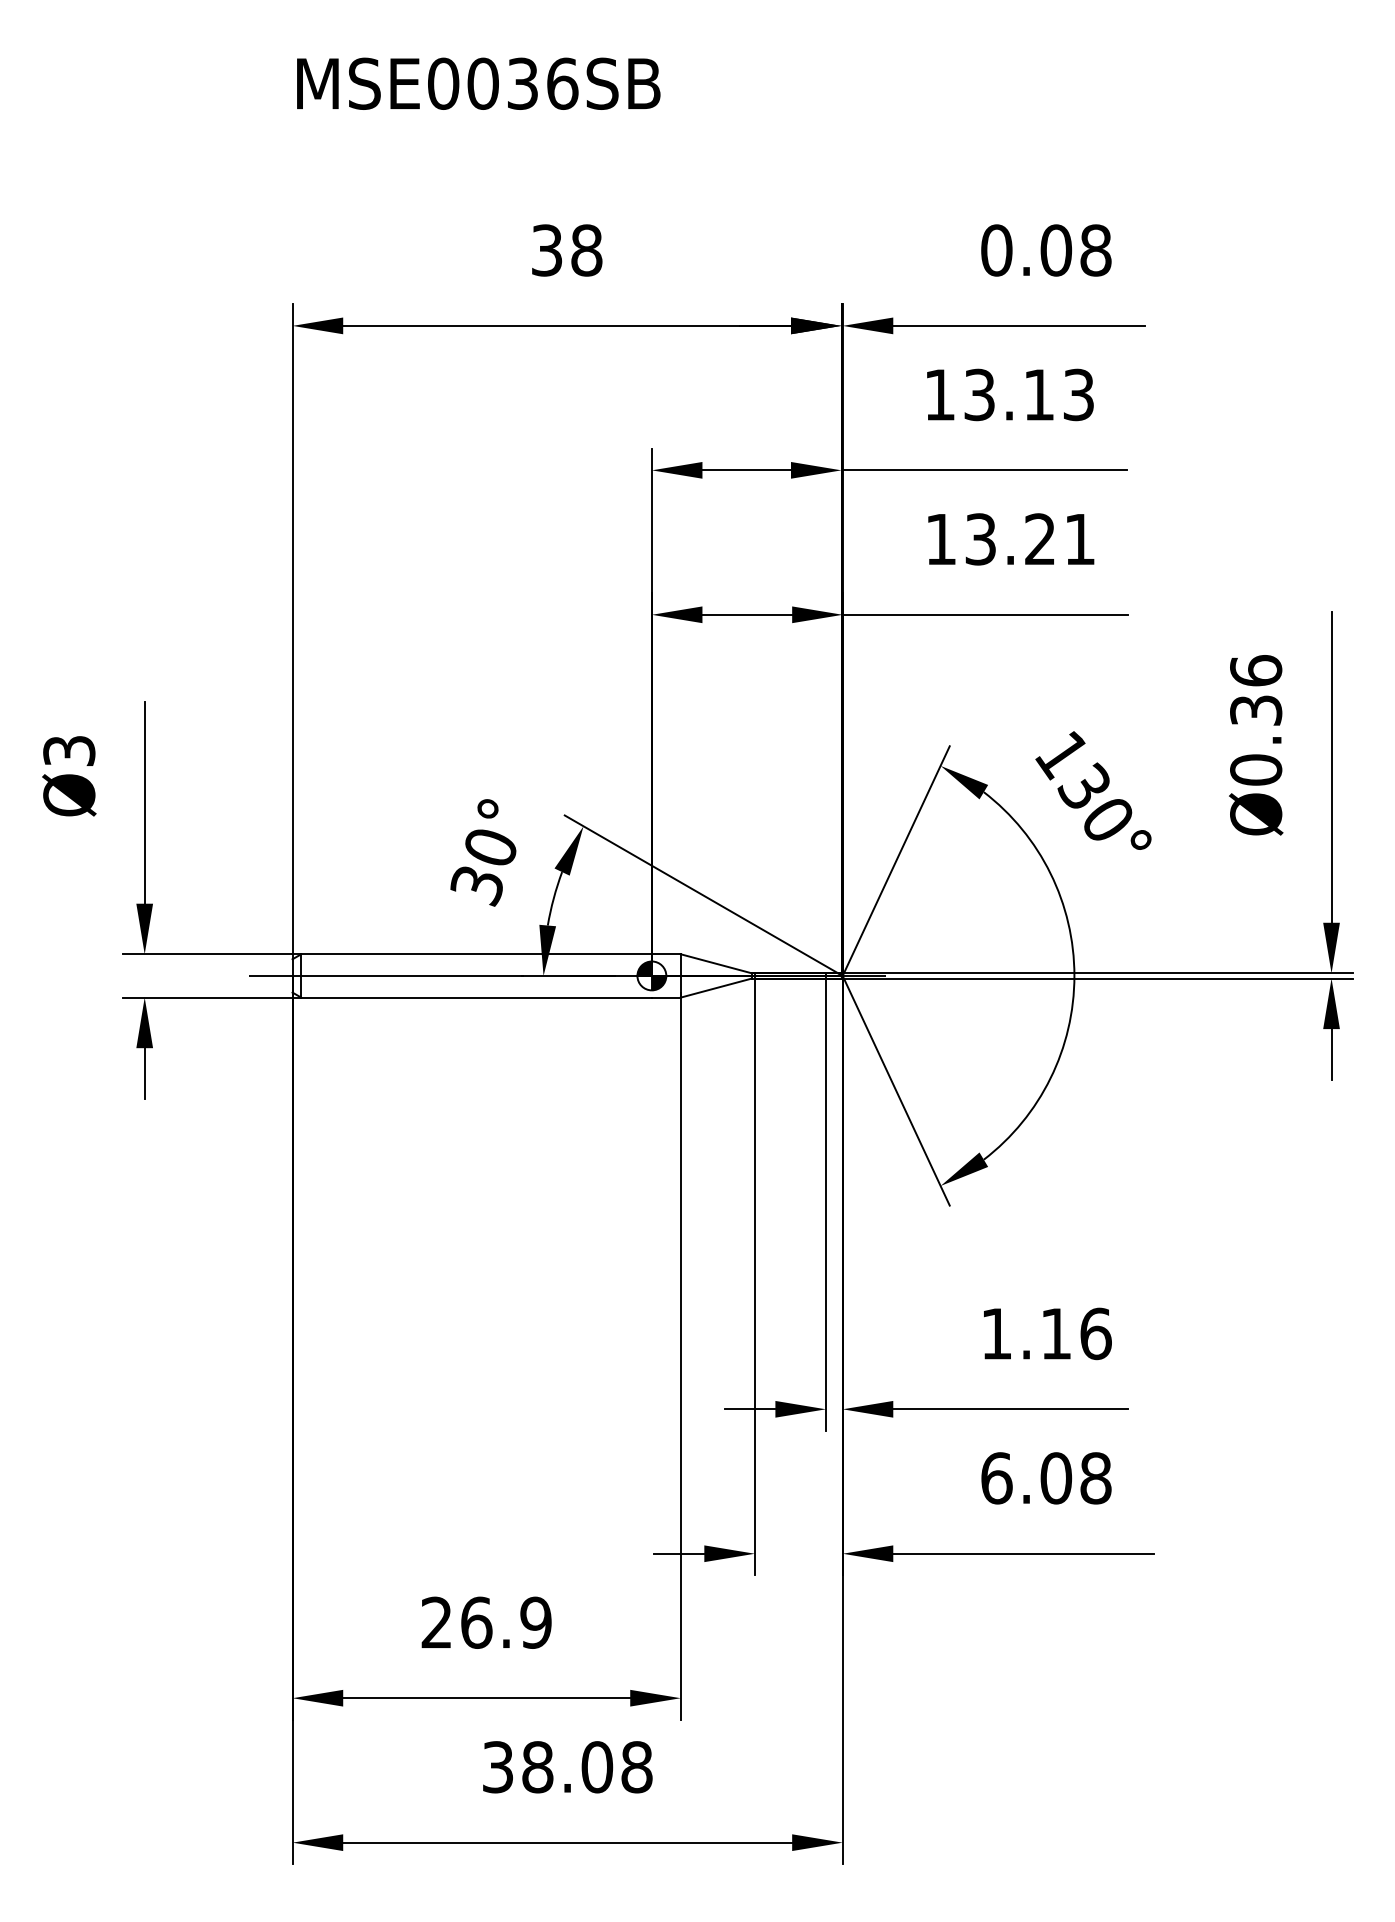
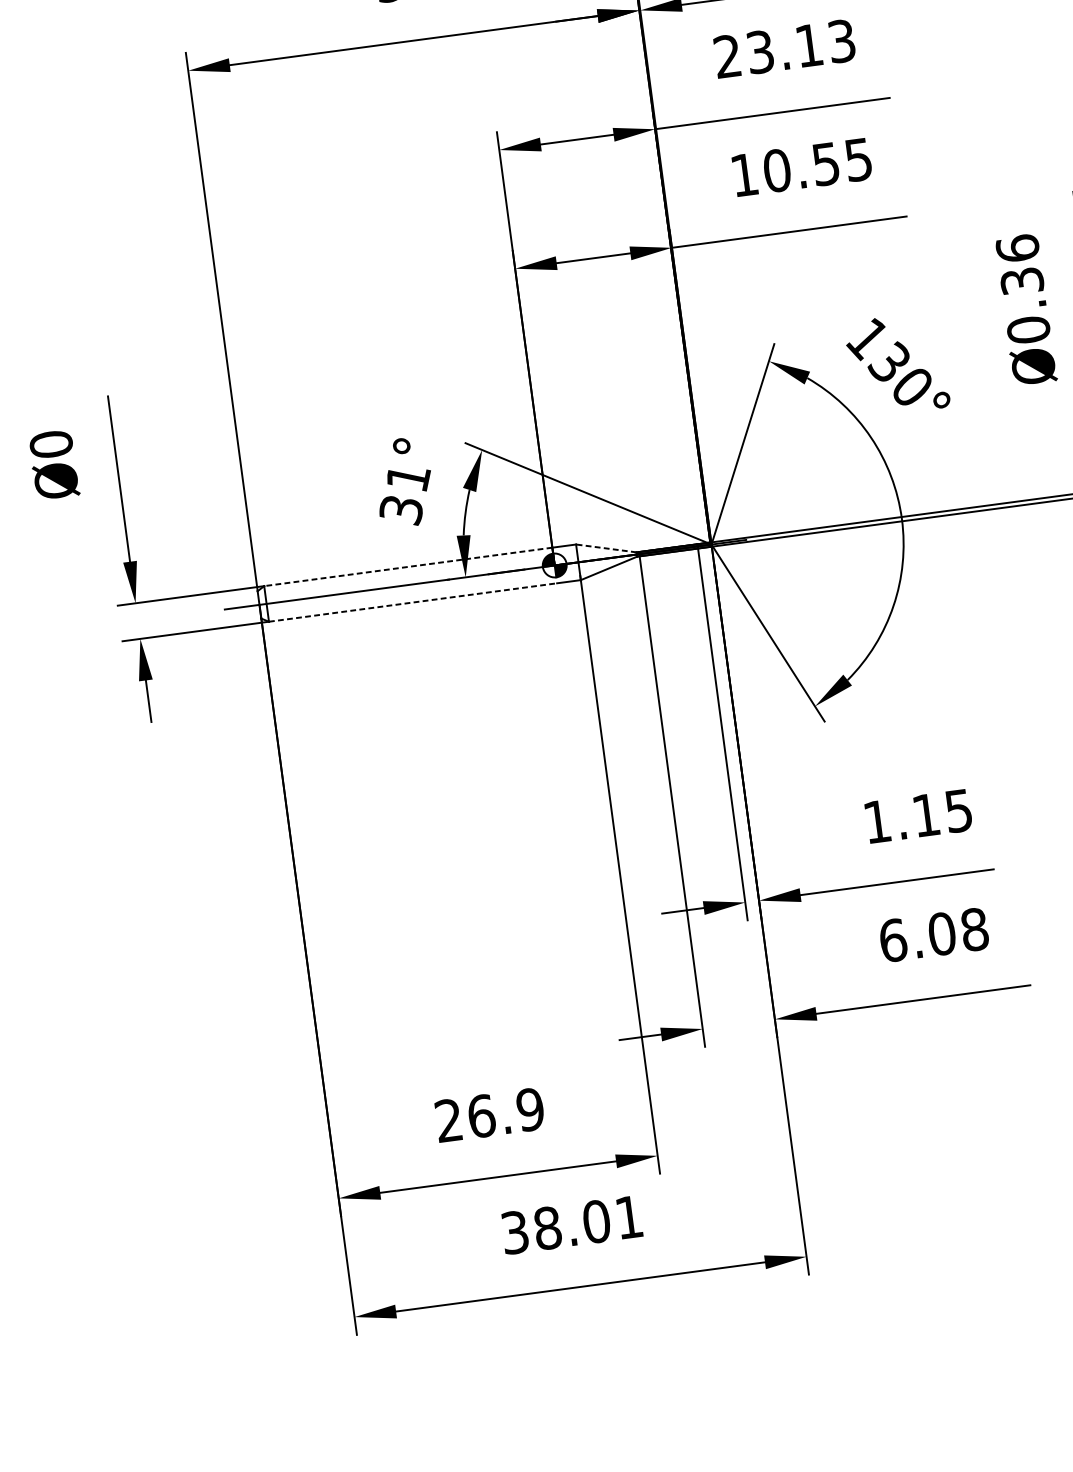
text: (939, 394) -> (727, 56), 13.13 -> 23.13
text: (1029, 539) -> (817, 165), 13.21 -> 10.55
text: (69, 750) -> (51, 444), Ø3 -> Ø0
text: (492, 848) -> (409, 478), 30° -> 31°
line: (476, 954) -> (408, 567), solid -> dashed
line: (716, 963) -> (606, 548), solid -> dashed
line: (477, 997) -> (413, 602), solid -> dashed
text: (1095, 1333) -> (958, 810), 1.16 -> 1.15
text: (636, 1767) -> (628, 1217), 38.08 -> 38.01

